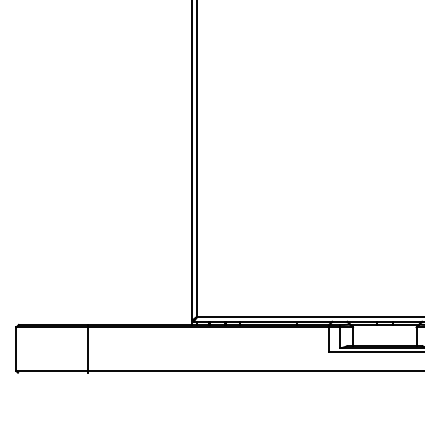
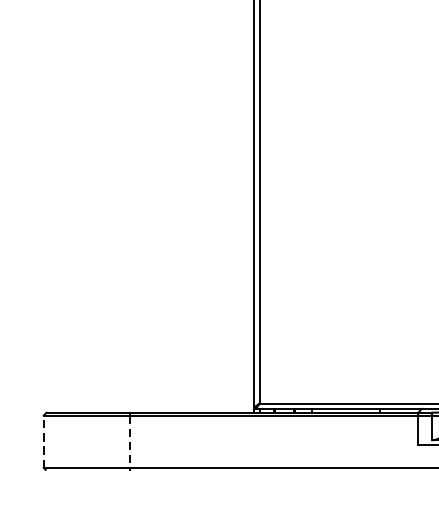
line: (16, 349) -> (43, 442), solid -> dashed
line: (88, 349) -> (130, 442), solid -> dashed

